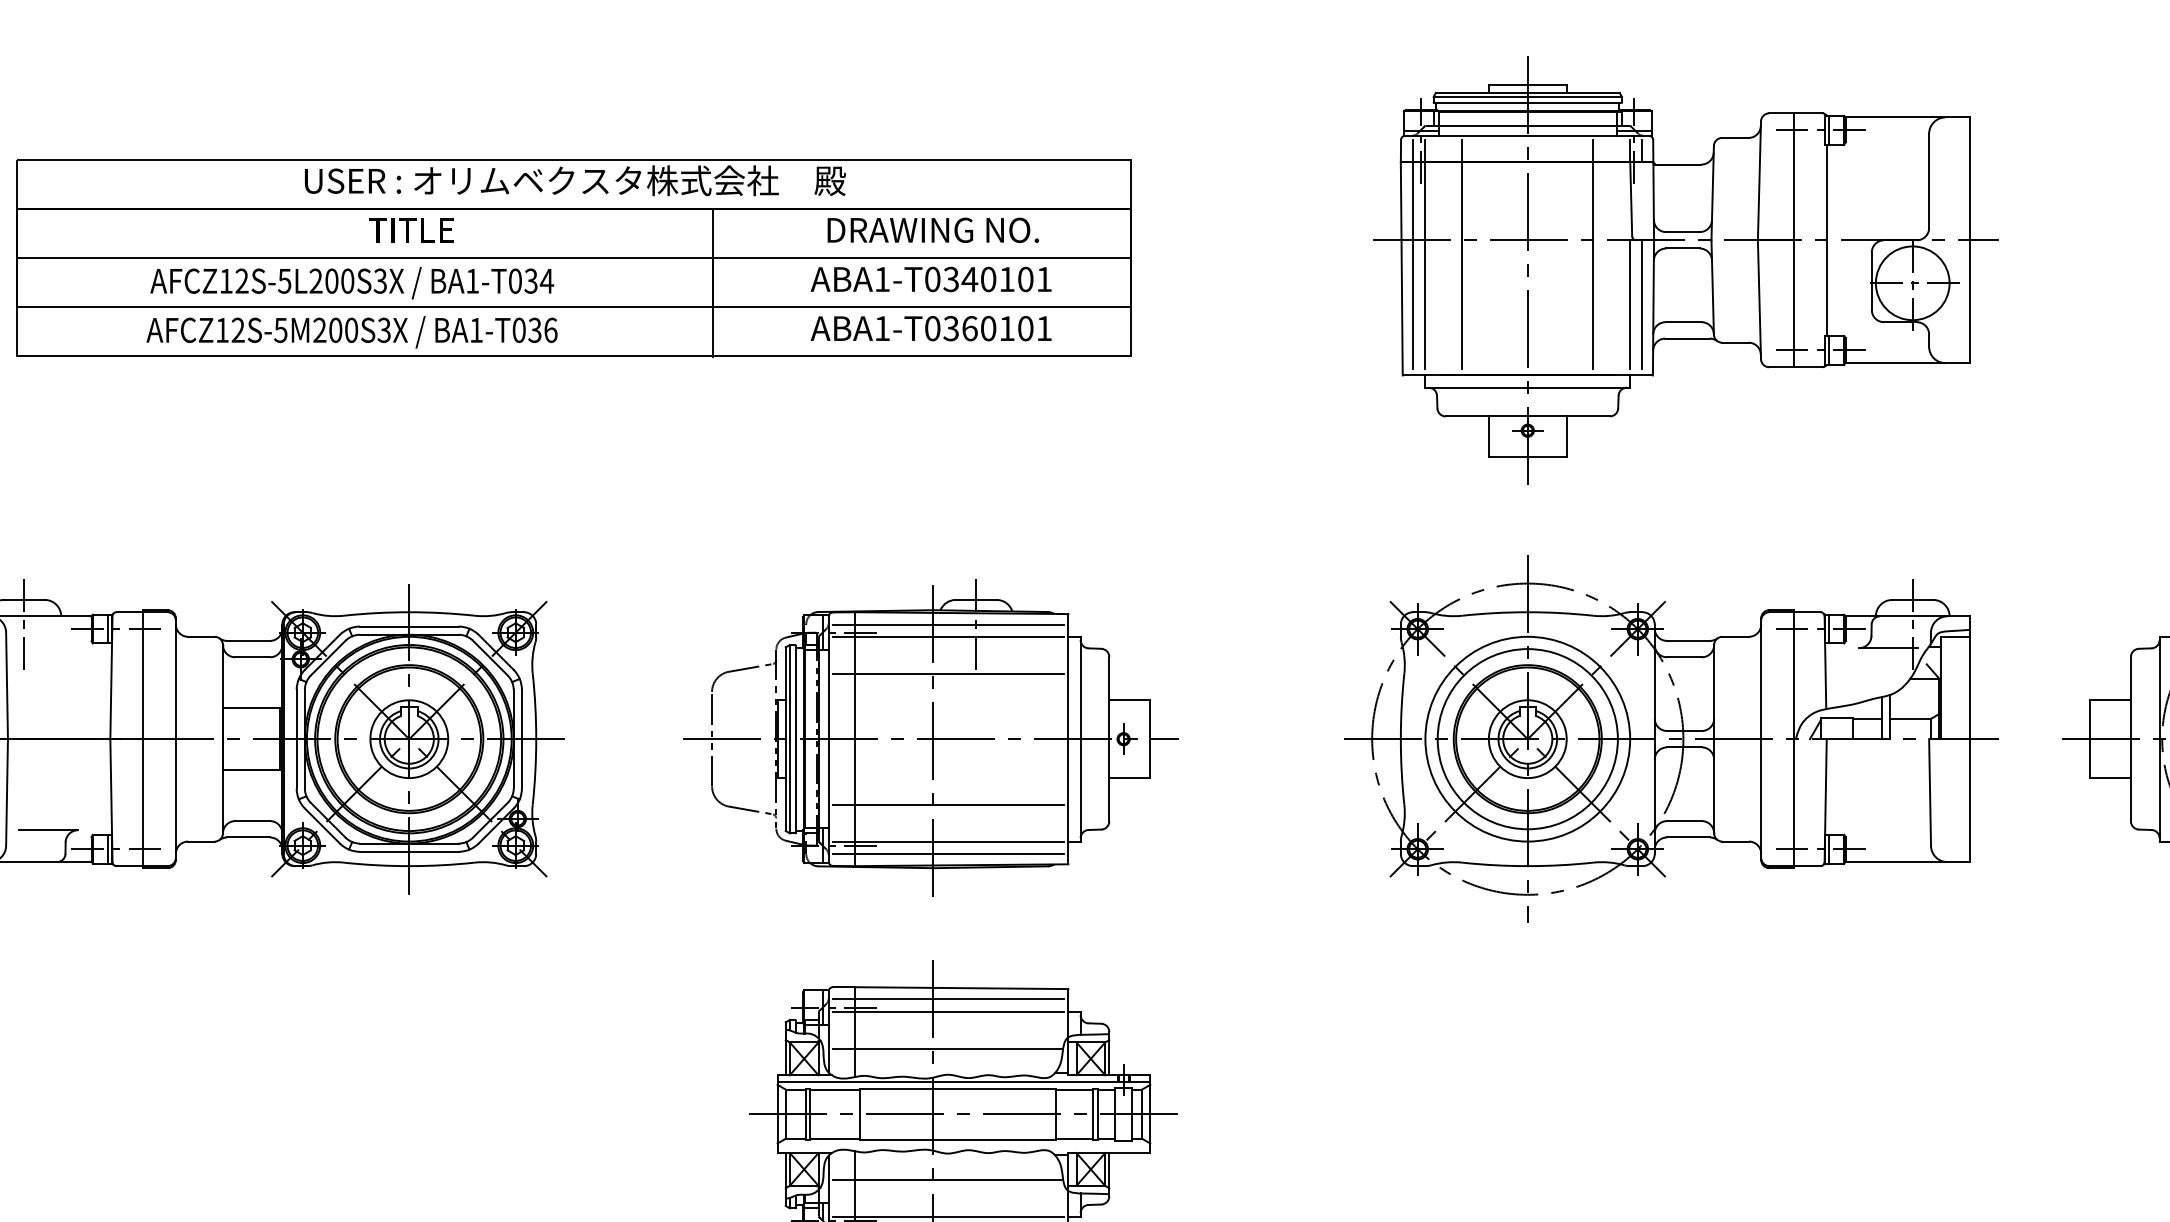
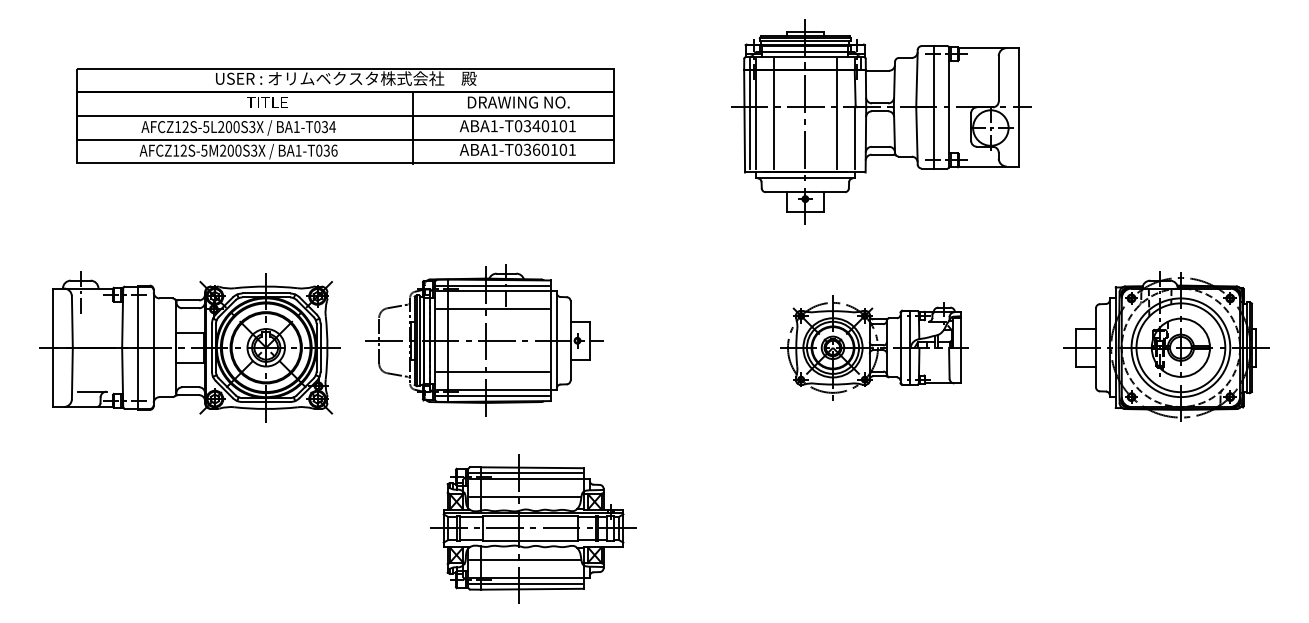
line: (1642, 304) -> (860, 138), removed
part: (930, 738) -> (484, 340), moved
part: (1671, 738) -> (874, 347), size x0.6

